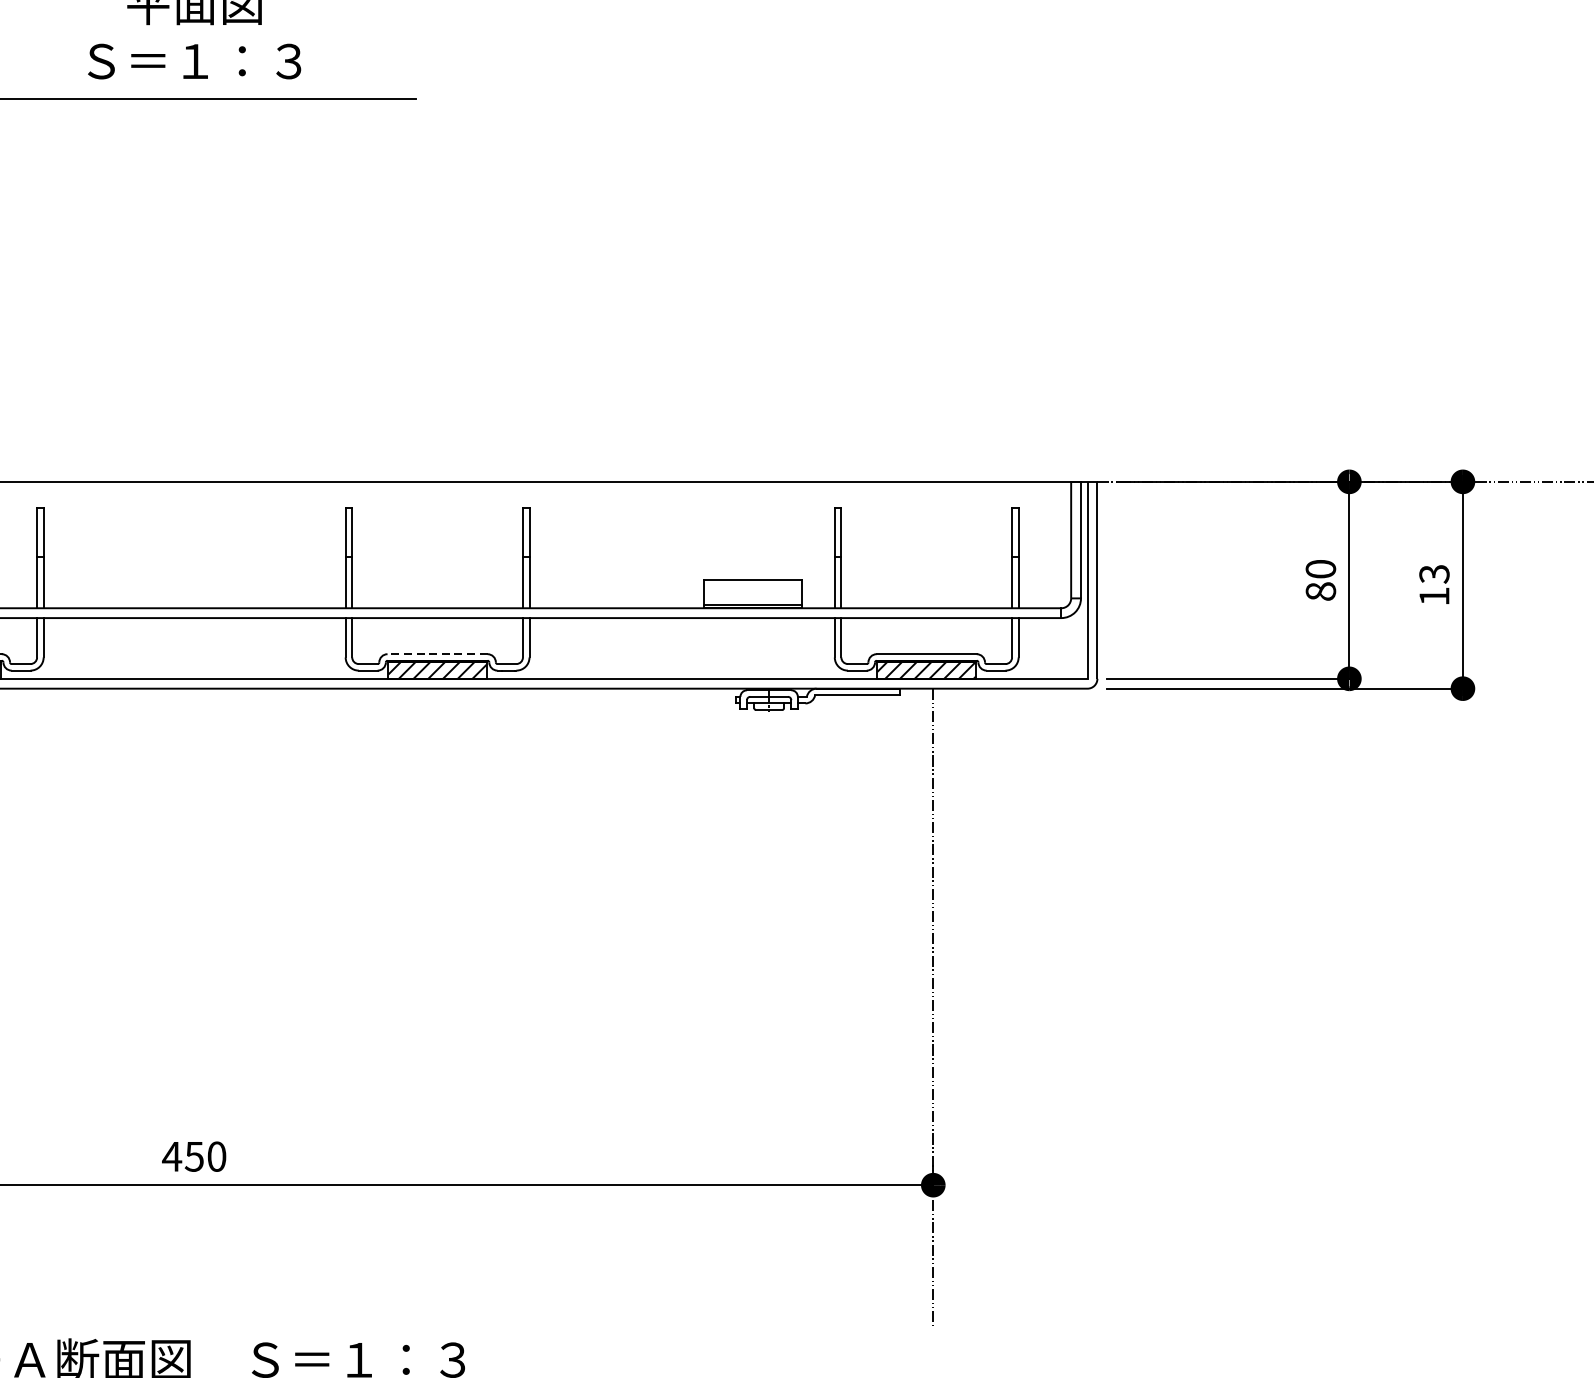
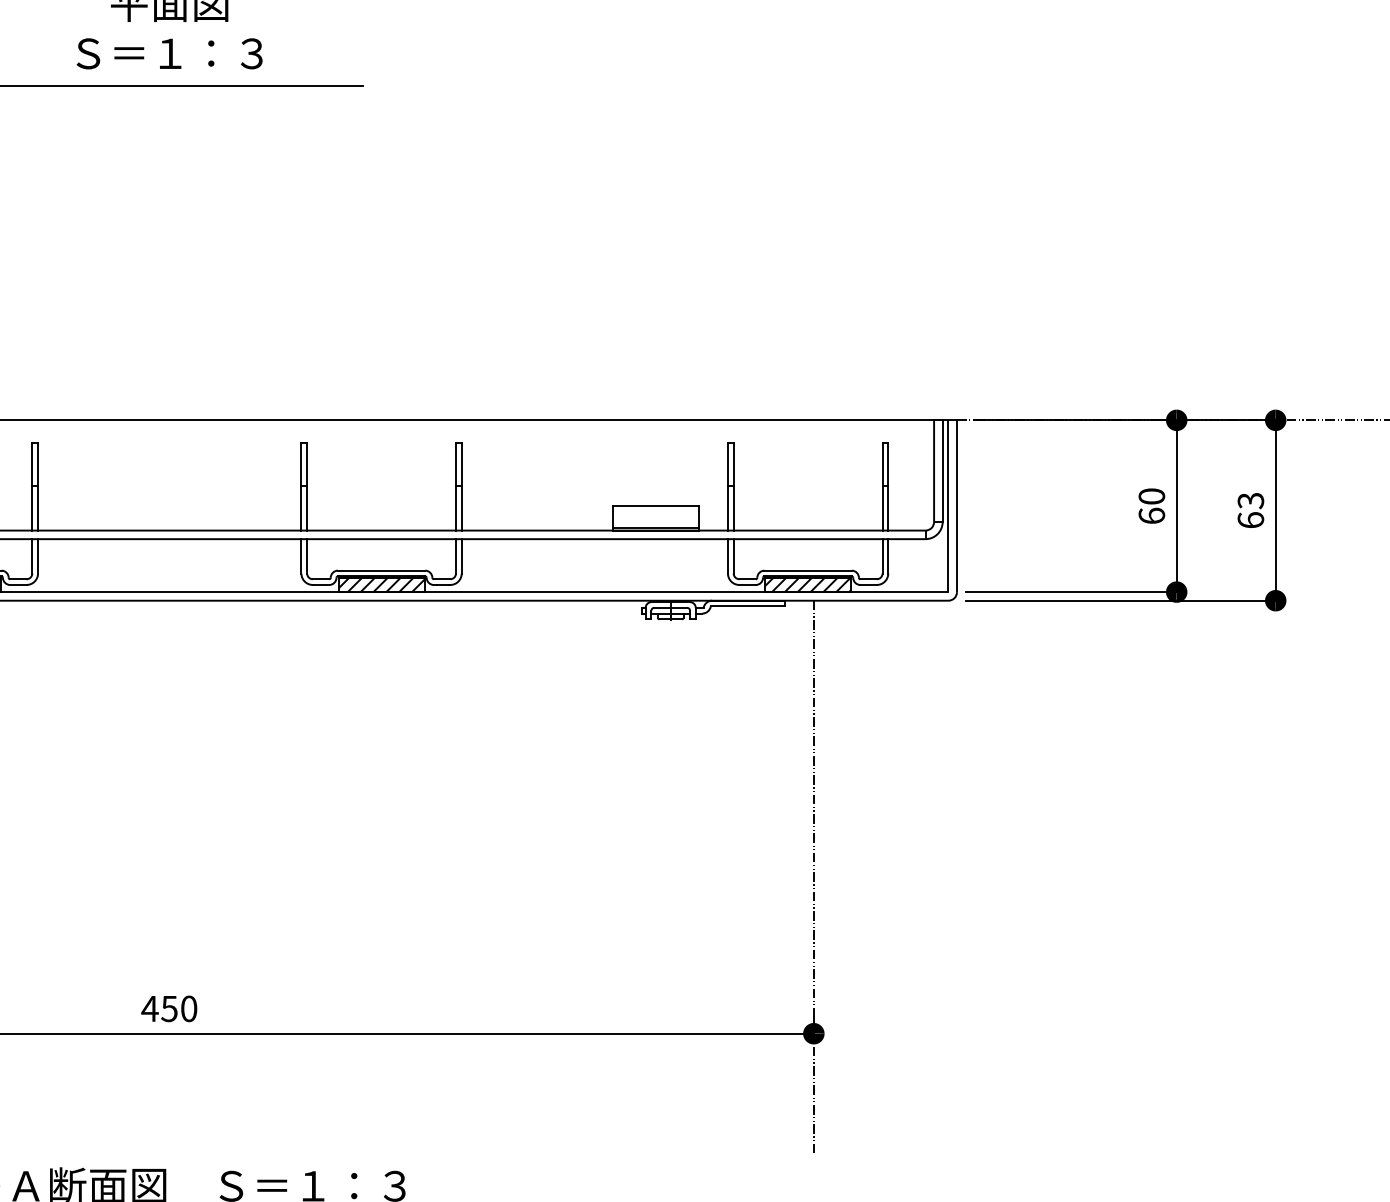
text: (1320, 590) -> (1151, 515), 80 -> 60
text: (1433, 595) -> (1250, 519), 13 -> 63
line: (437, 654) -> (381, 570), dashed -> solid

